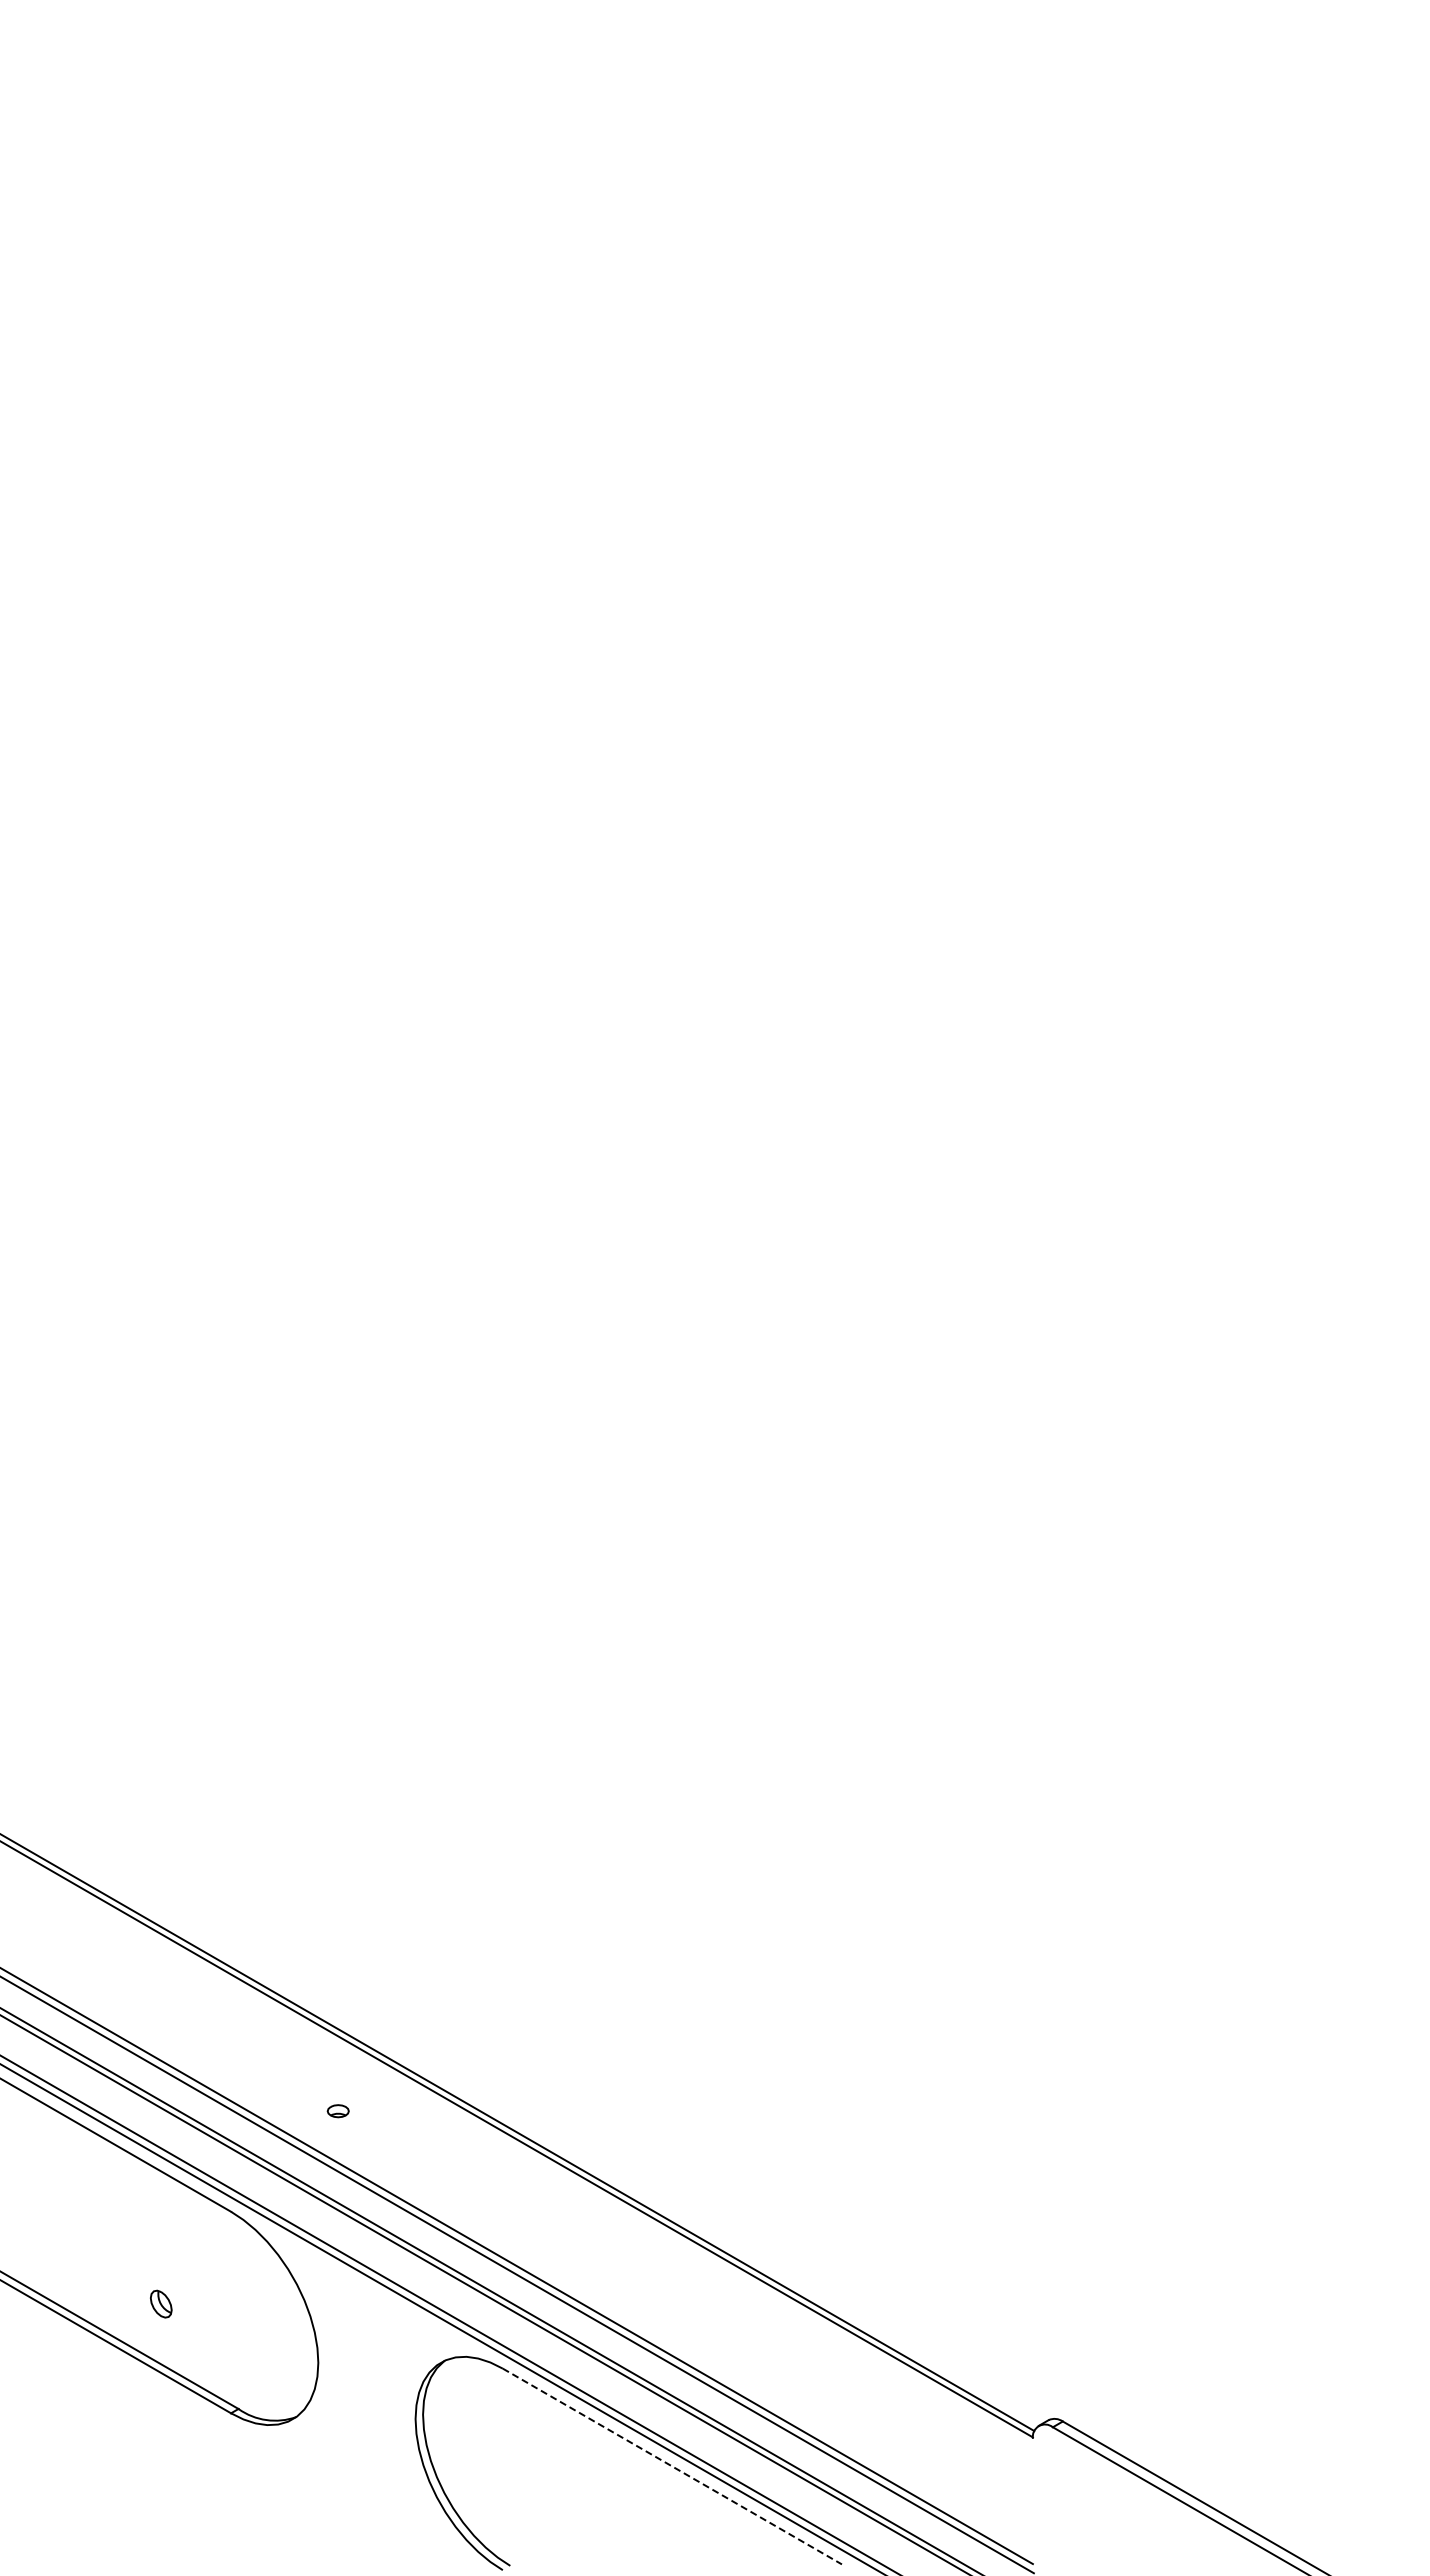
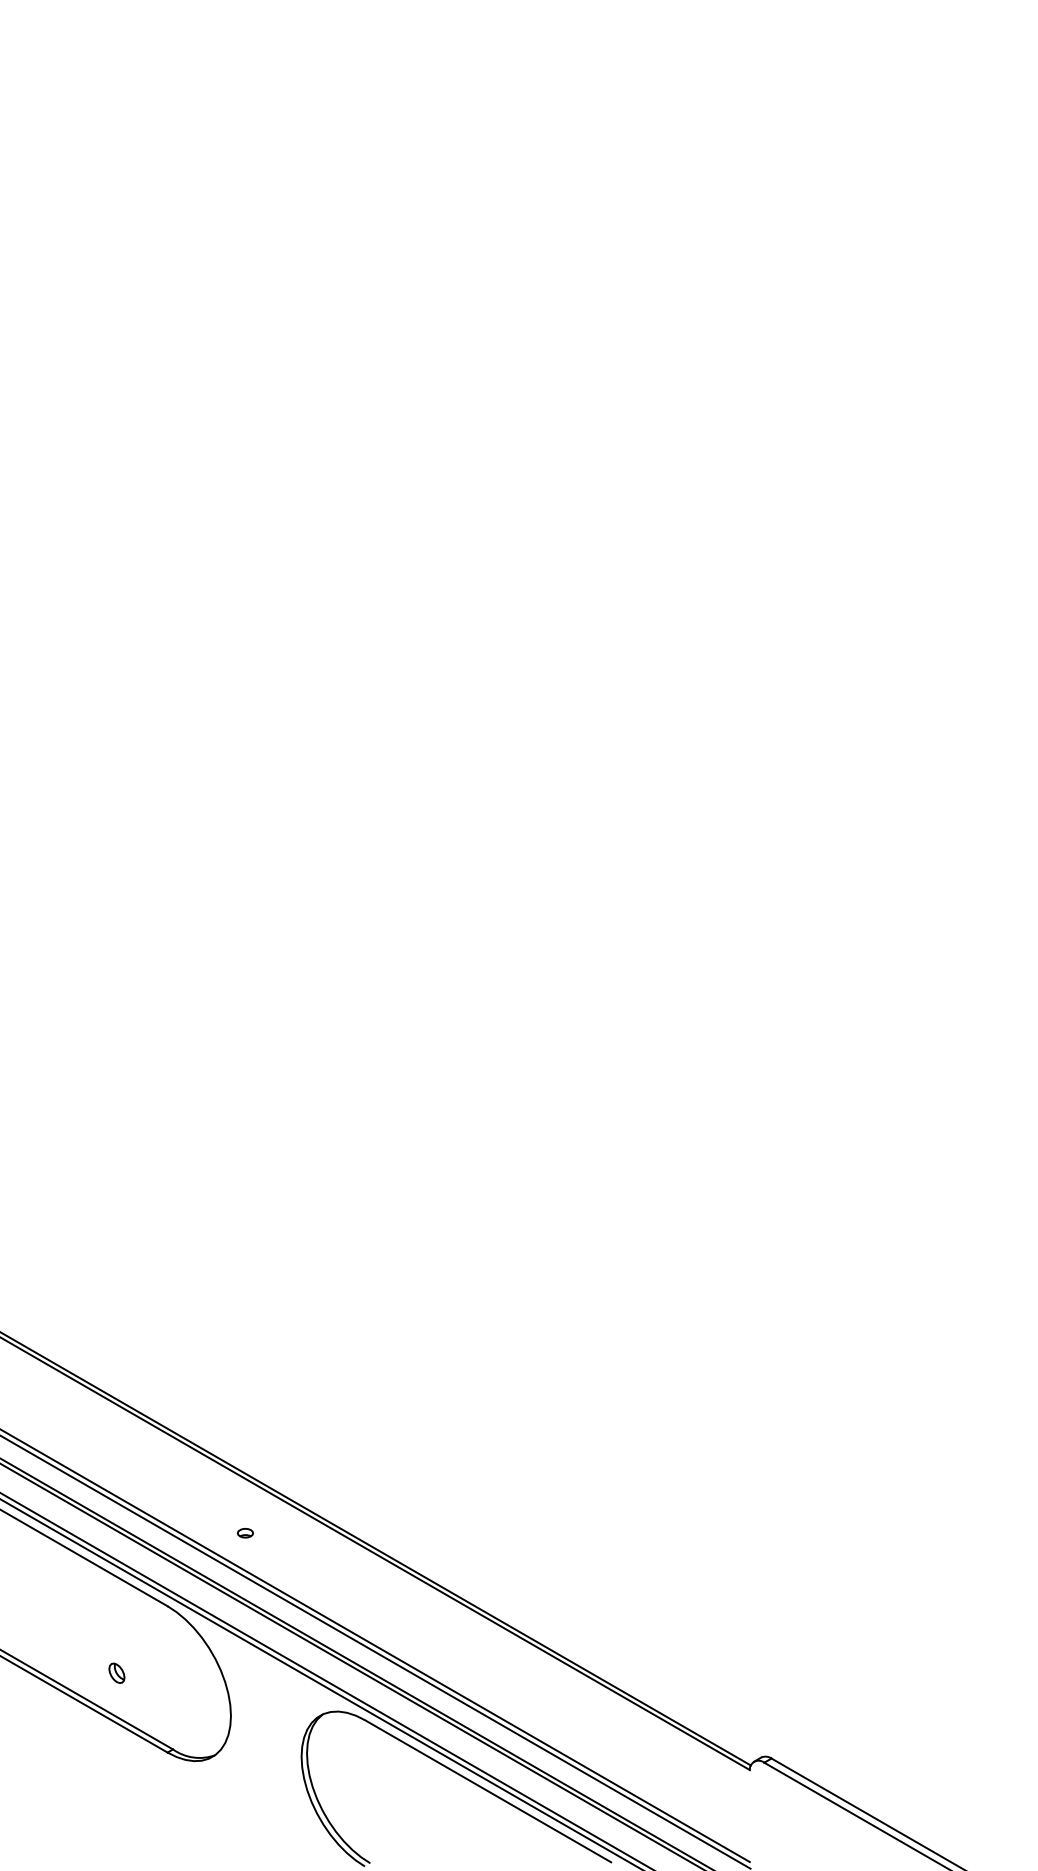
line: (672, 2466) -> (488, 1791), dashed -> solid

